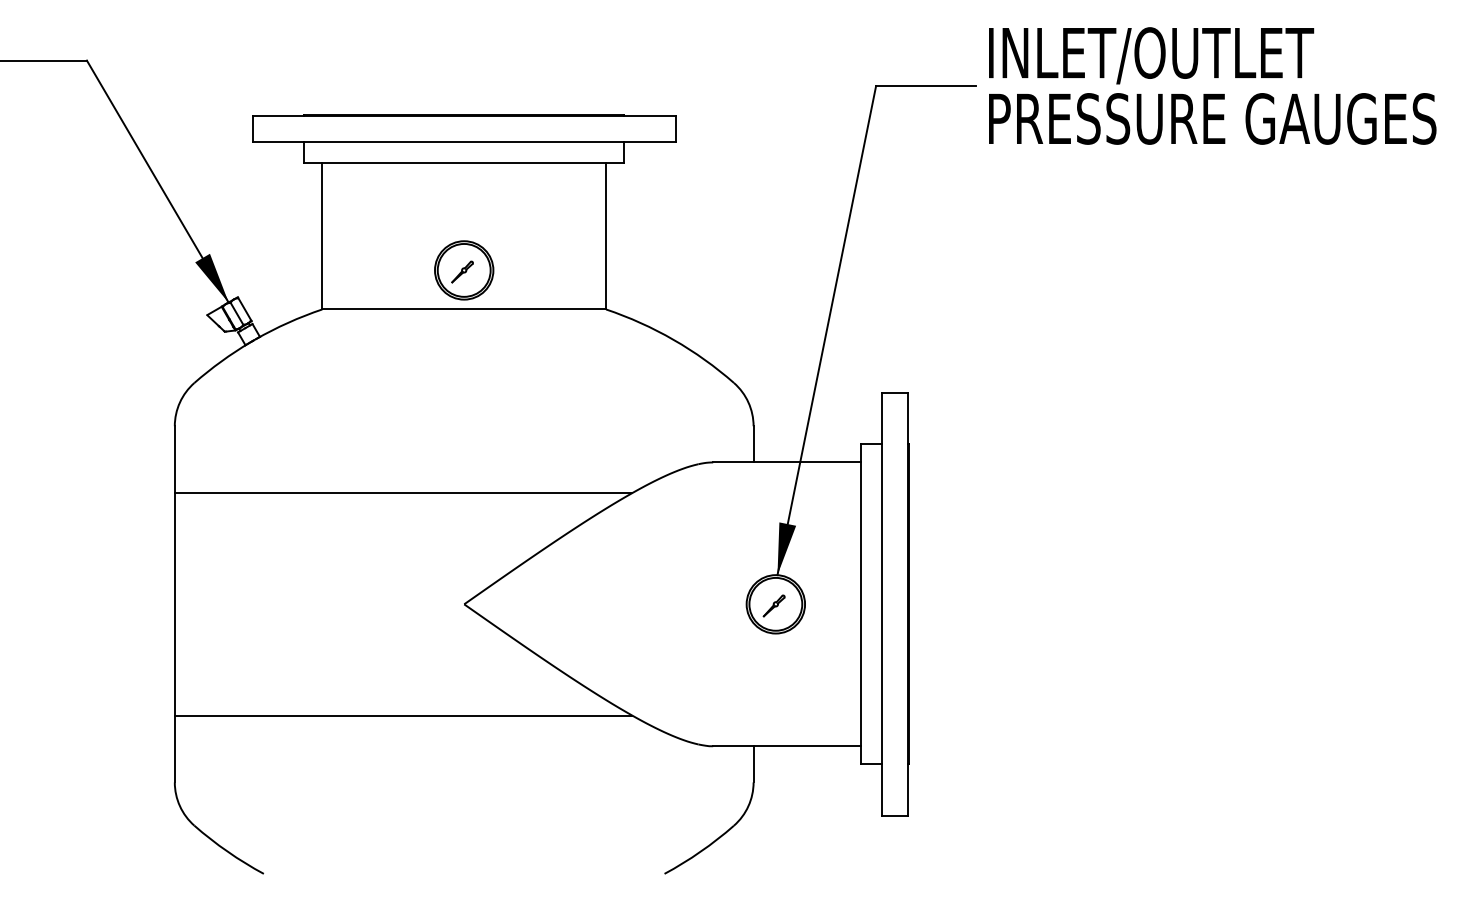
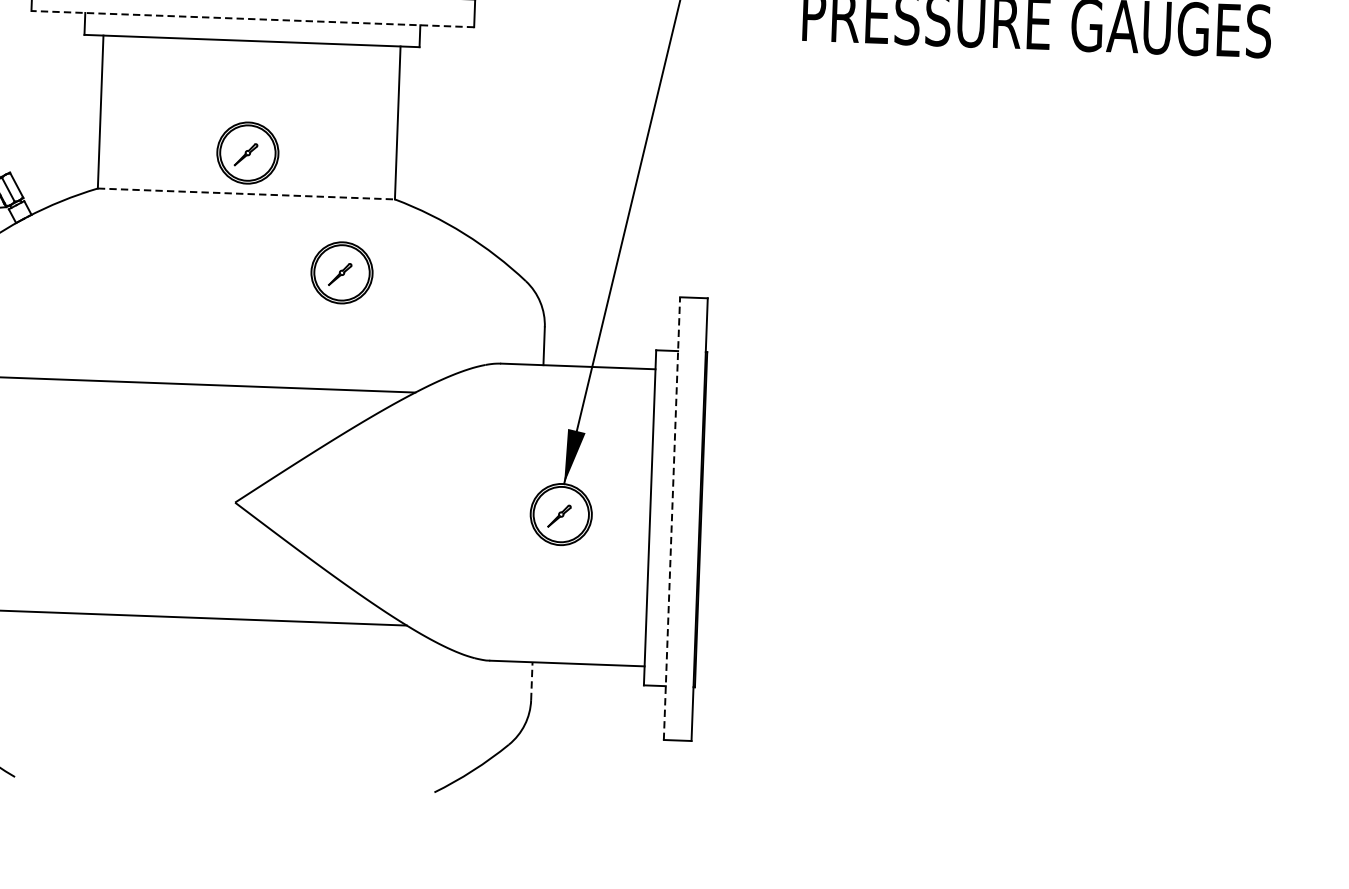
line: (463, 142) -> (252, 19), solid -> dashed
line: (464, 309) -> (246, 194), solid -> dashed
part: (558, 381) -> (342, 272), added
line: (881, 603) -> (671, 517), solid -> dashed
line: (753, 763) -> (531, 680), solid -> dashed

